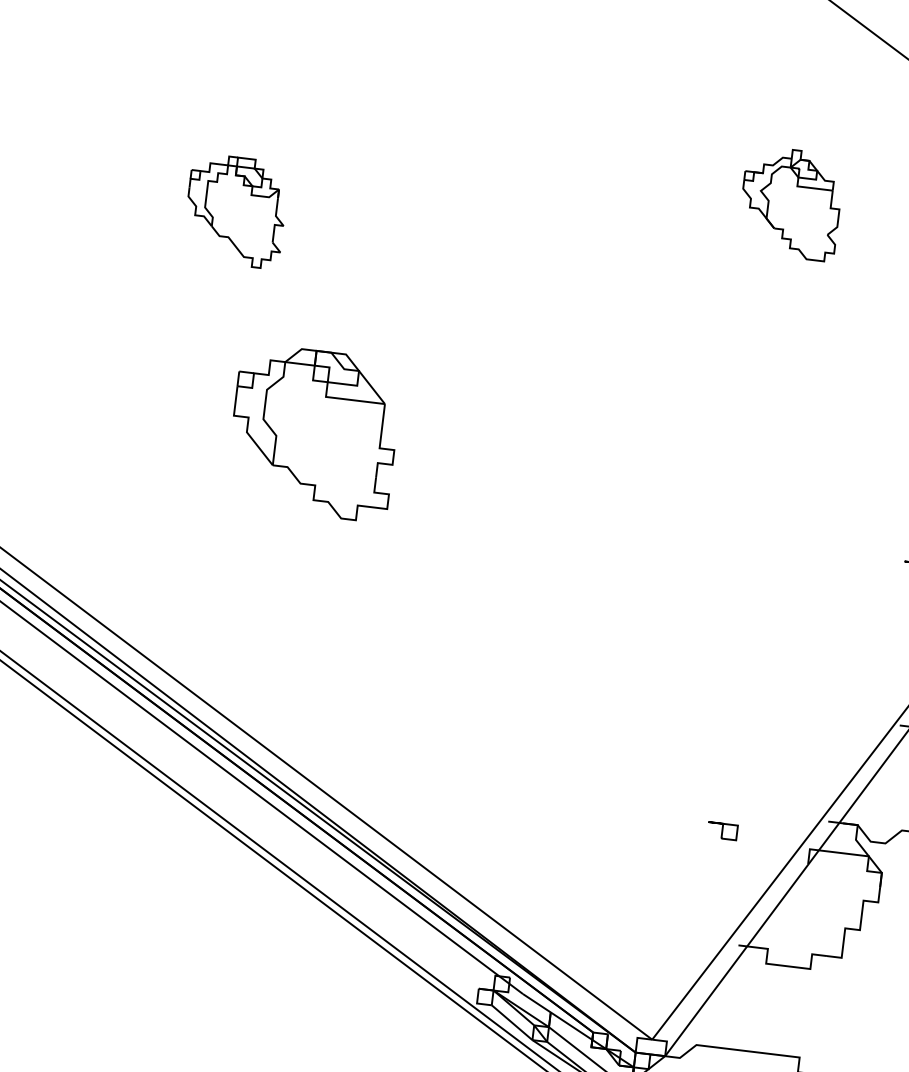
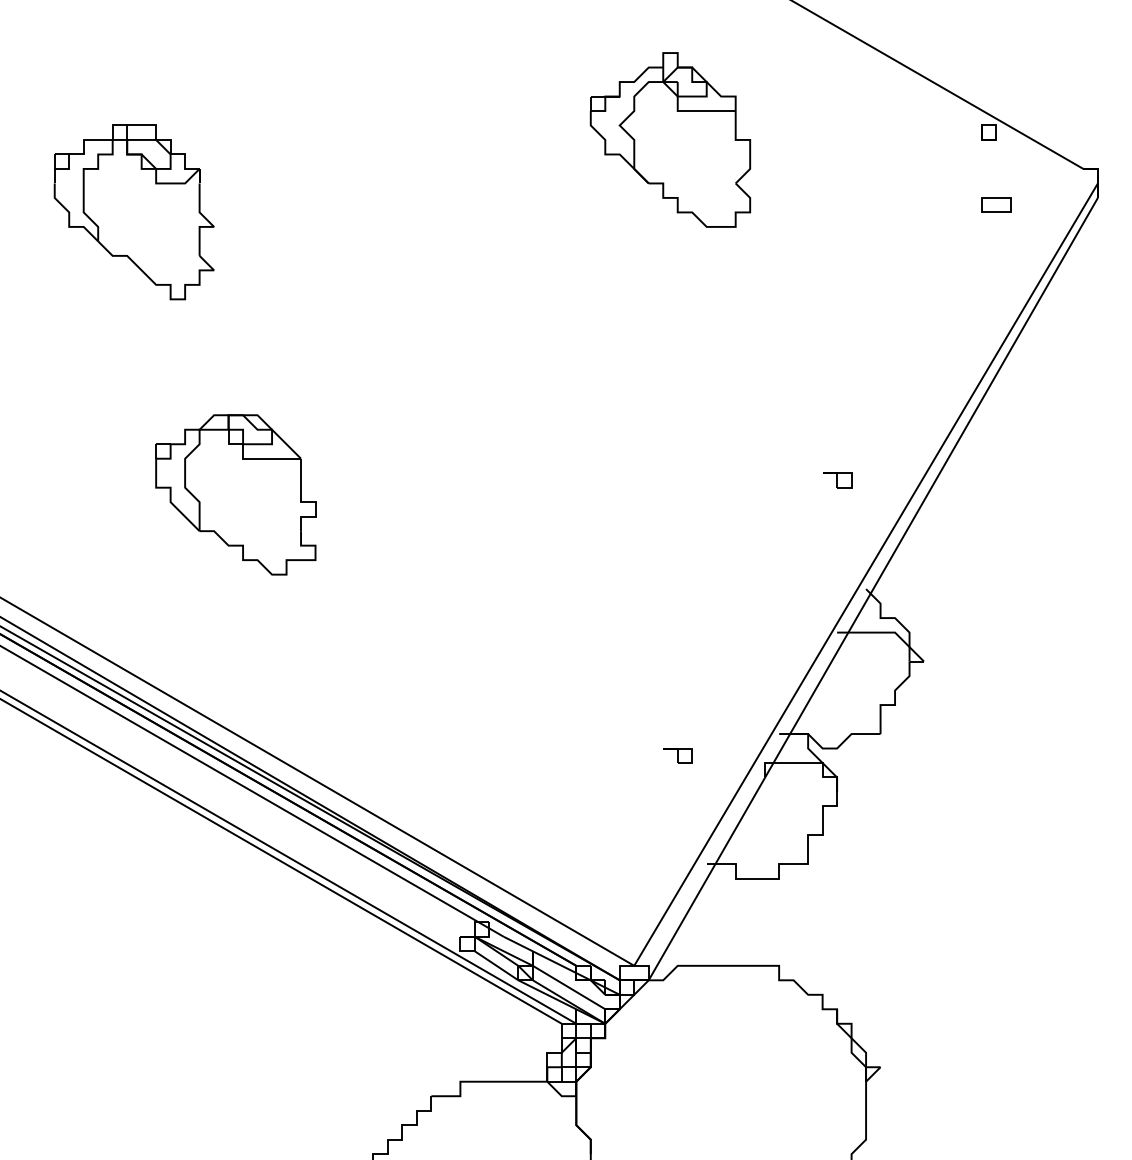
part: (790, 203) -> (670, 139), size x1.67
part: (235, 211) -> (133, 212), size x1.67
part: (313, 432) -> (235, 494), moved

